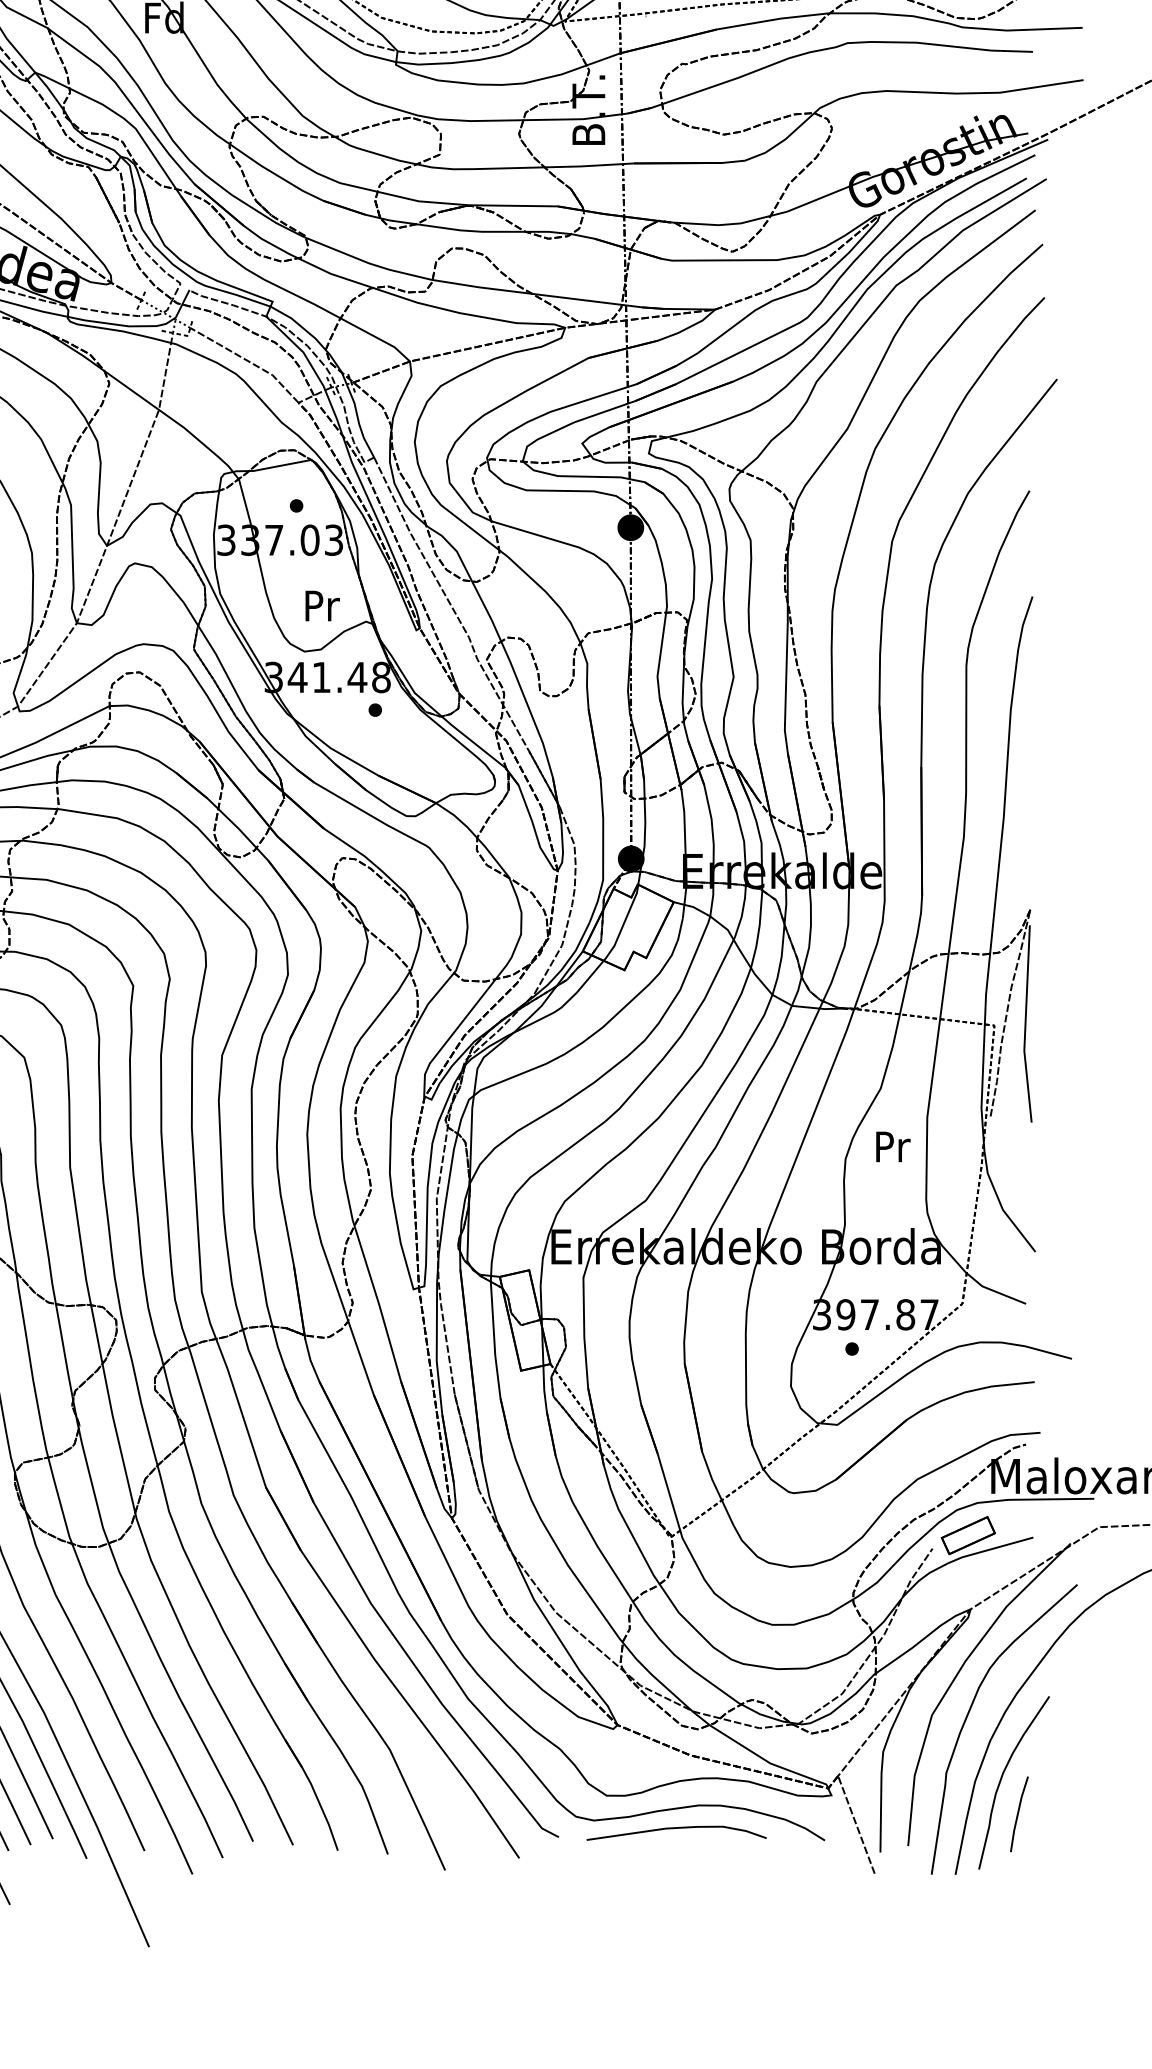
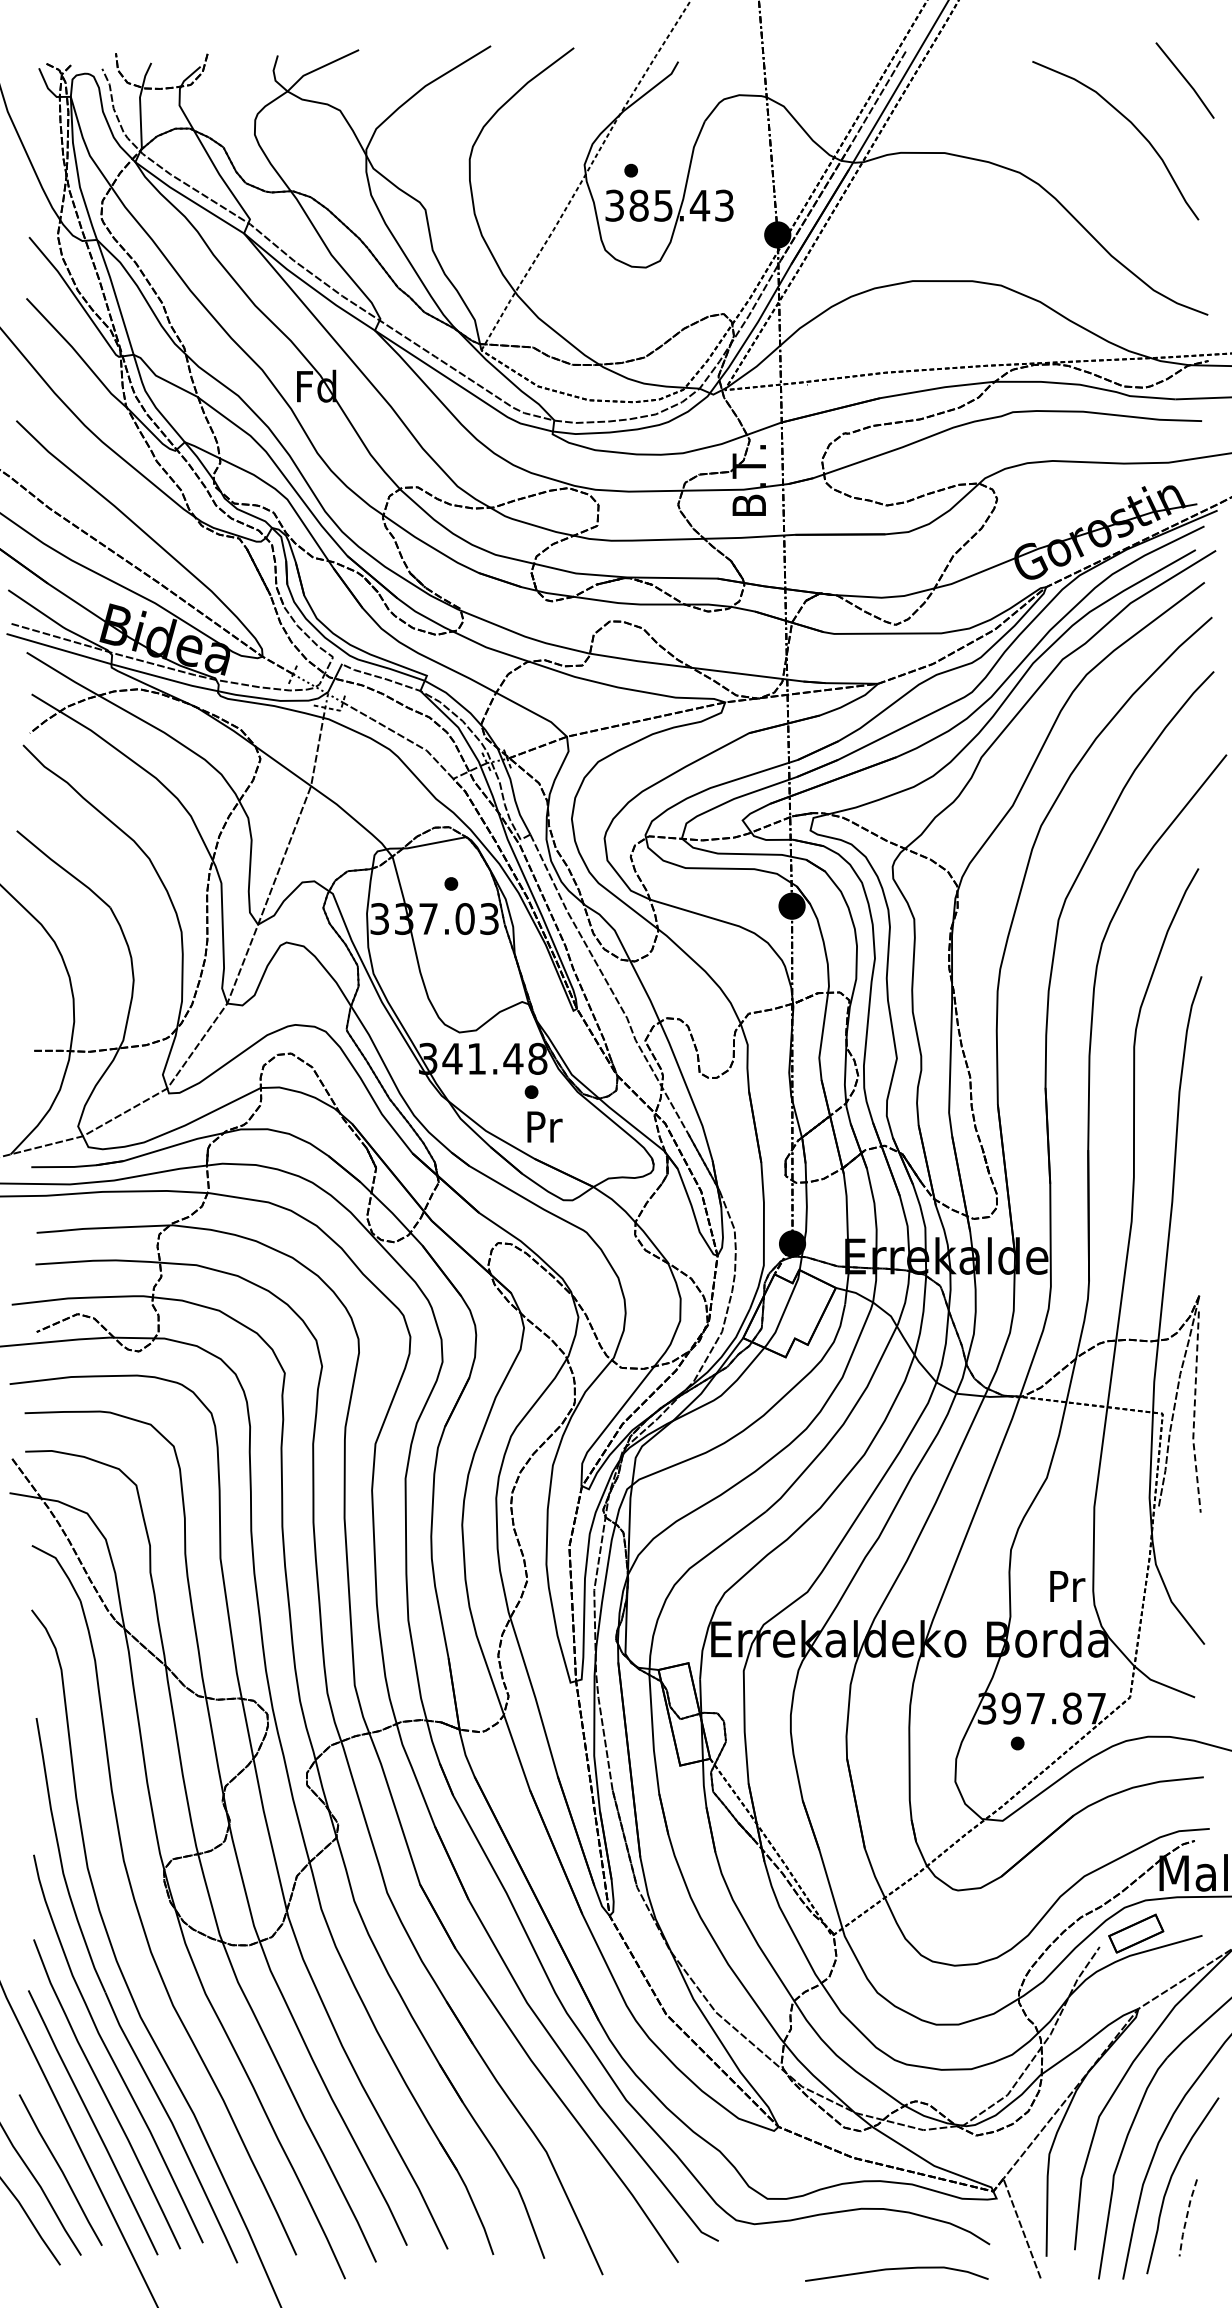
text: (322, 605) -> (544, 1126), moved
line: (1025, 1024) -> (1194, 1412), solid -> dashed
text: (893, 1146) -> (1067, 1586), moved
line: (1017, 1814) -> (1186, 2218), solid -> dashed
curve: (676, 1828) -> (896, 2269), moved

